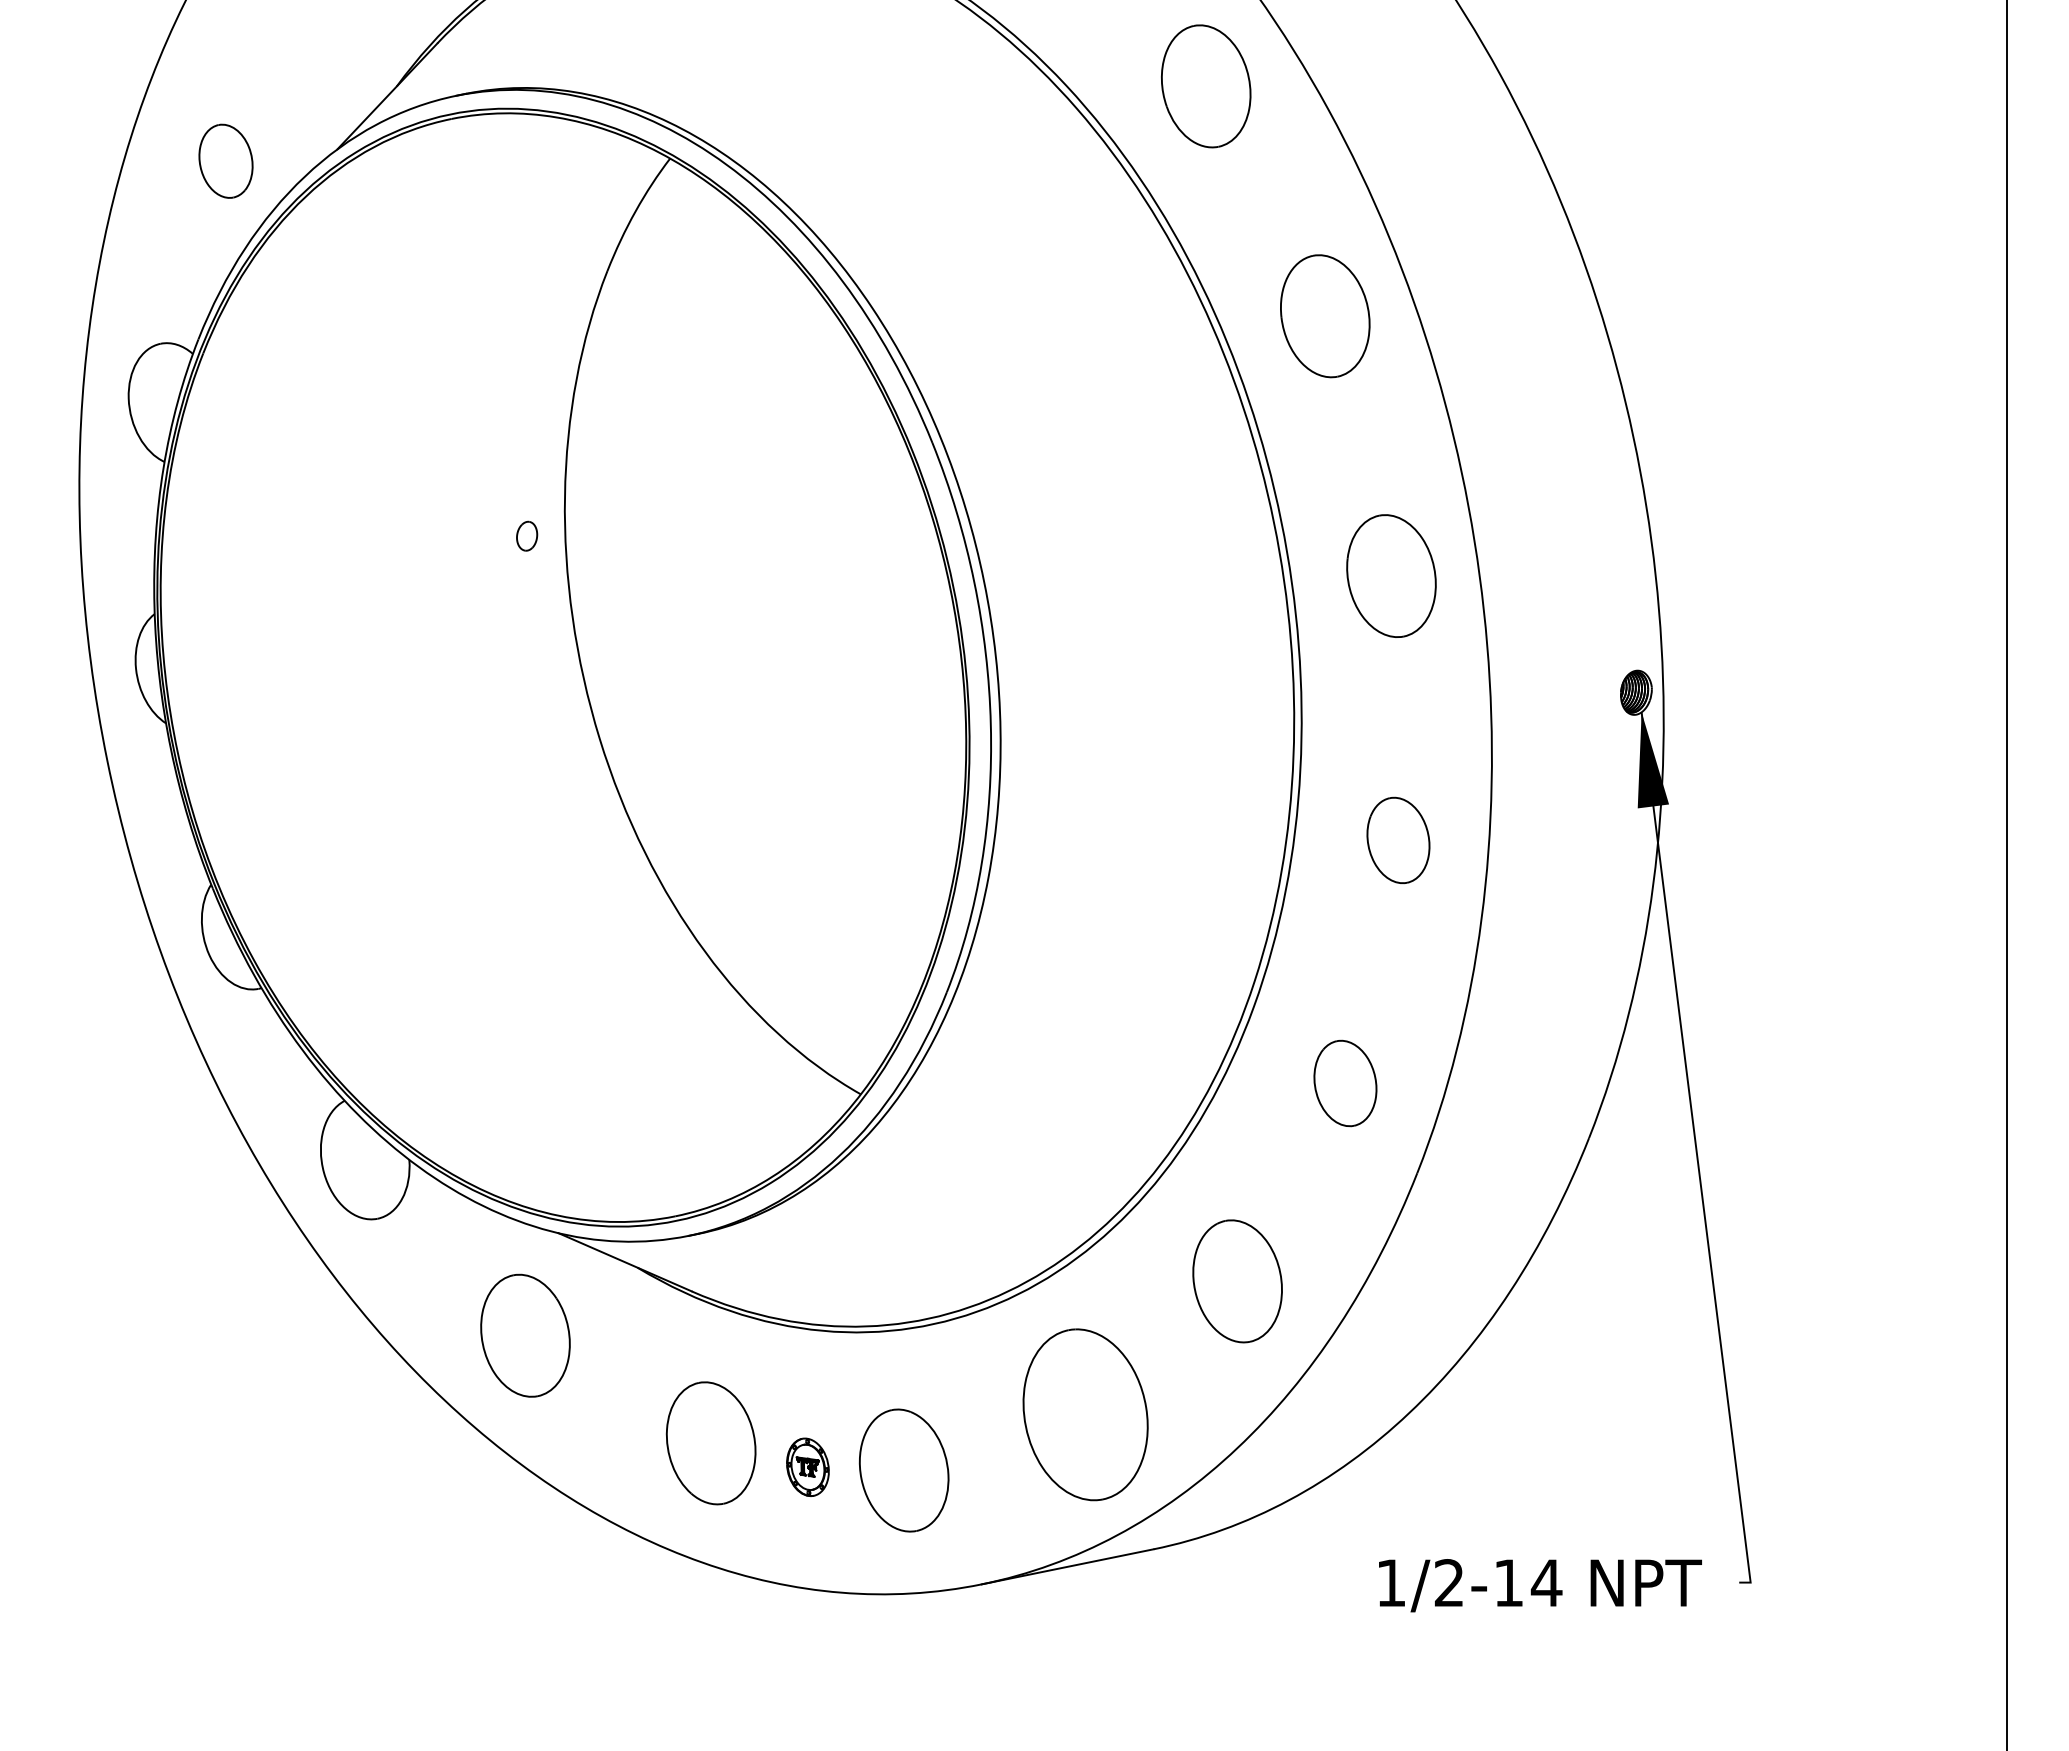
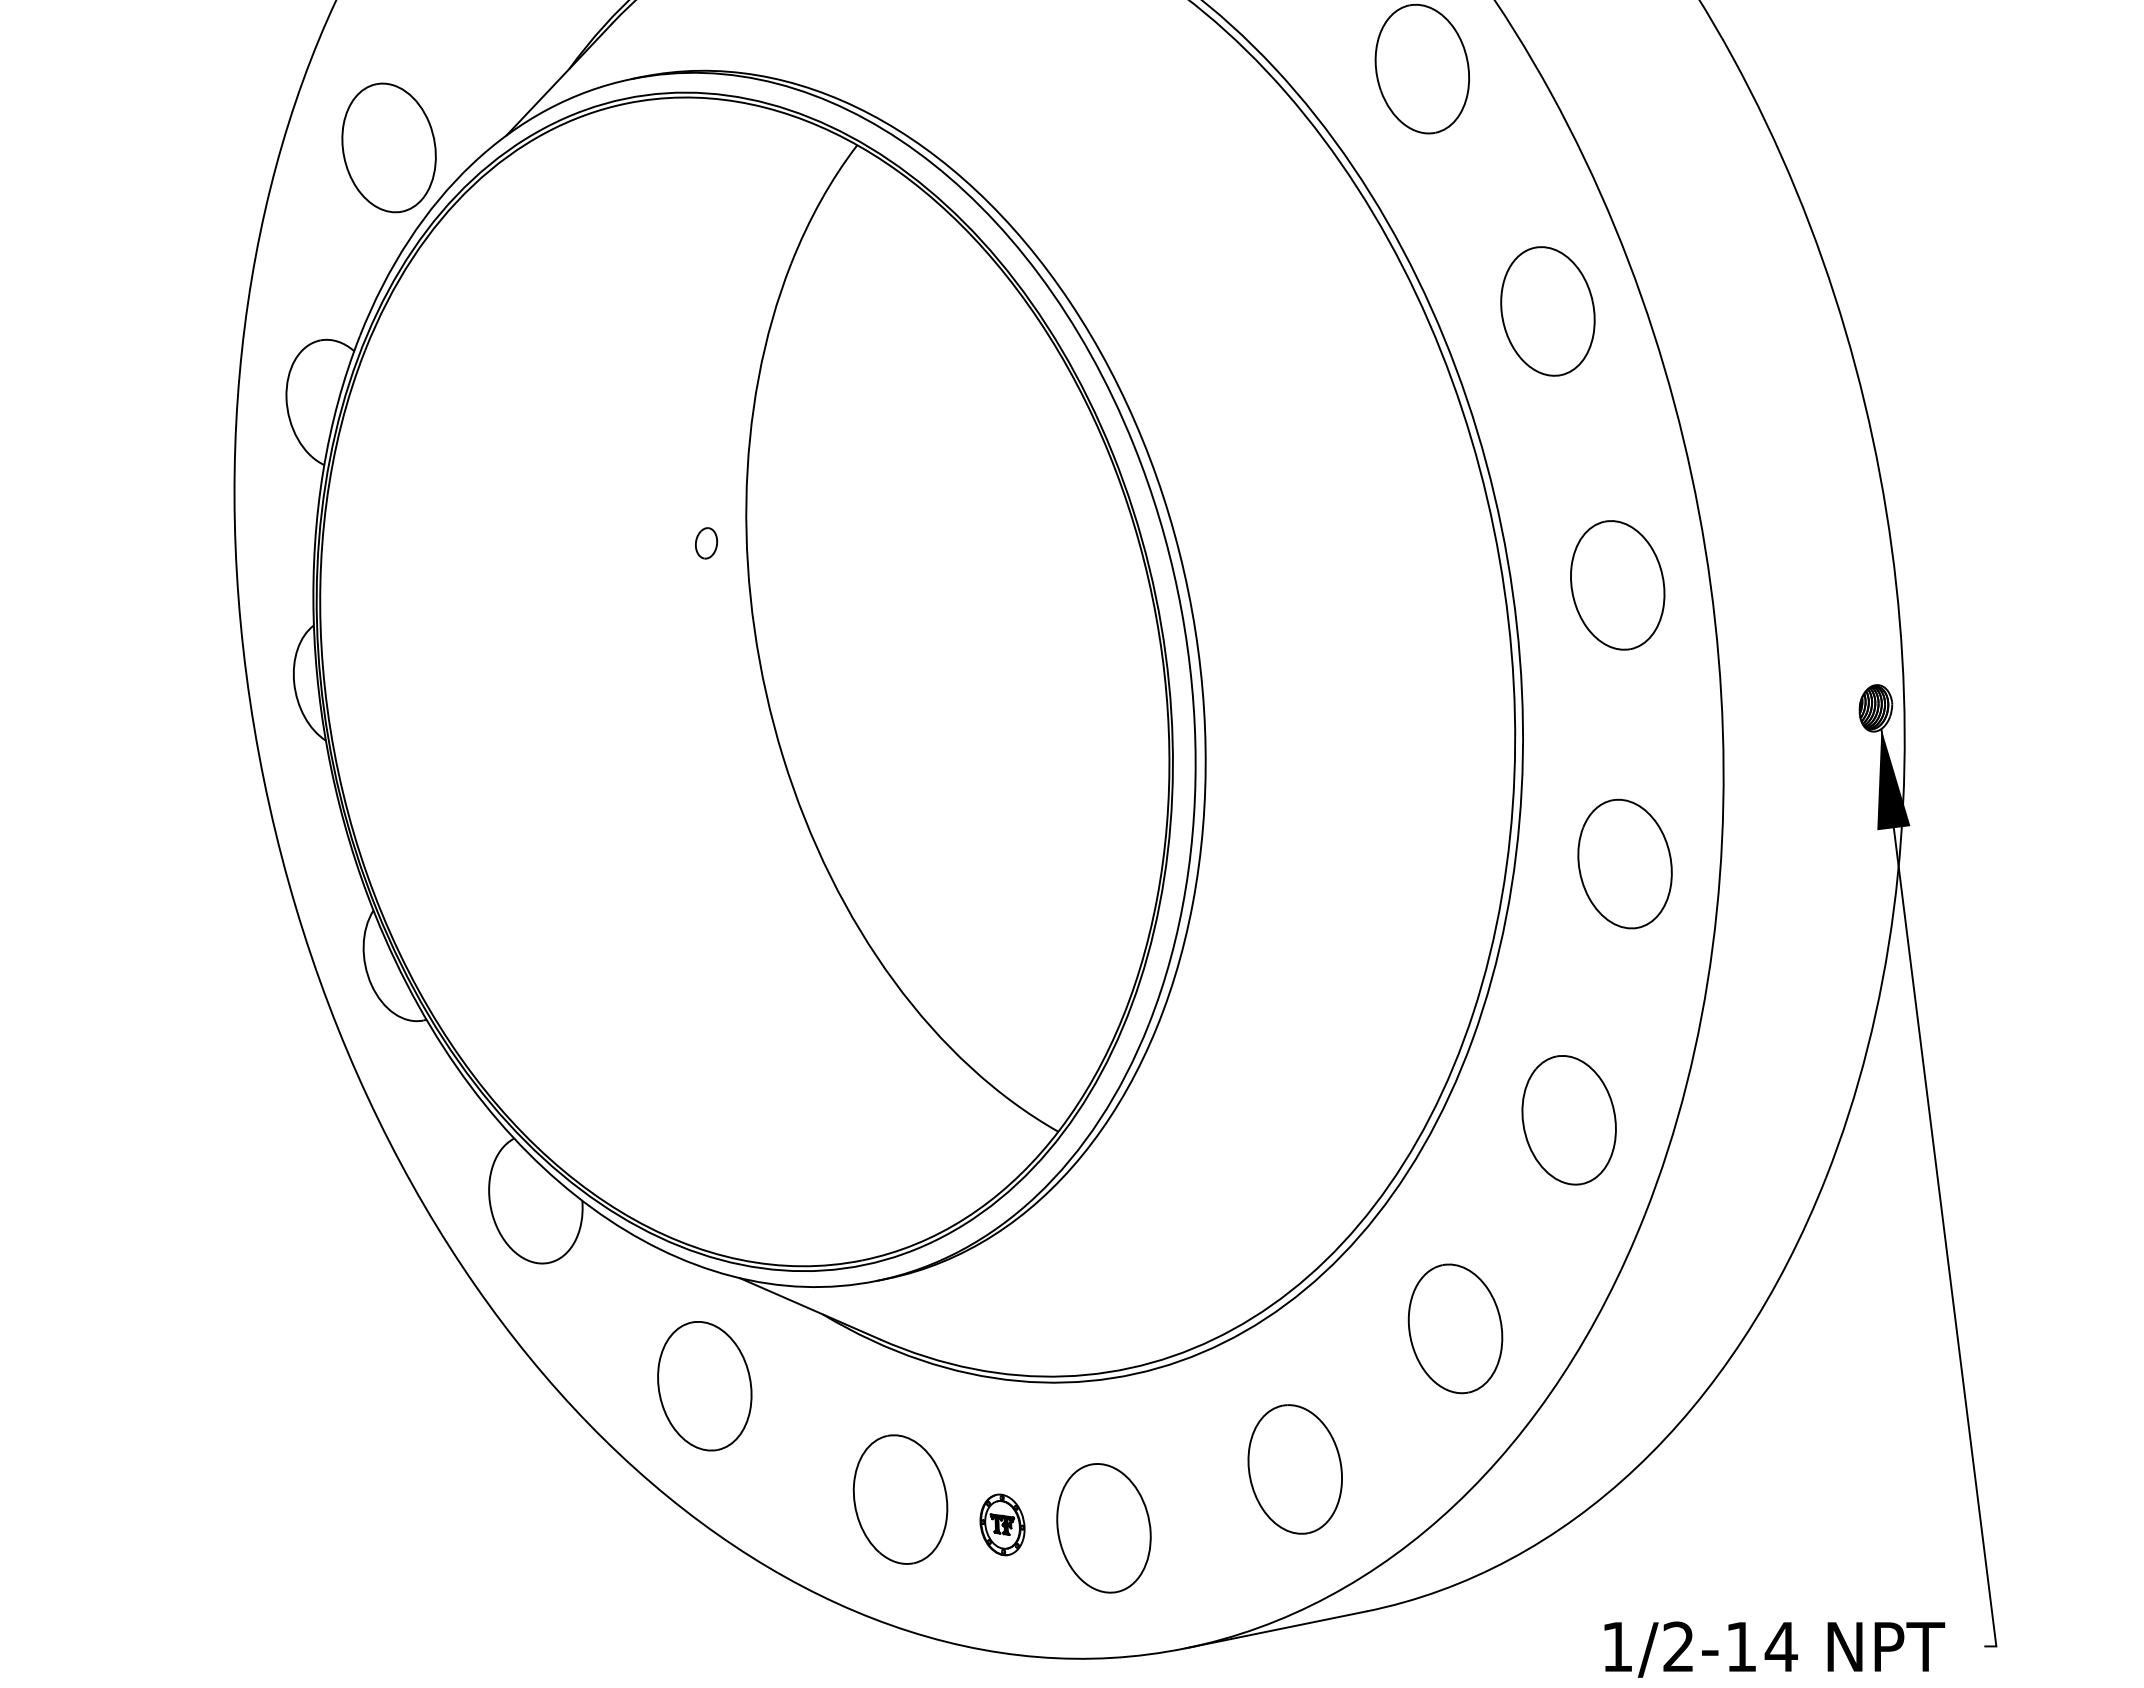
part: (225, 161) -> (388, 148), size x1.67
part: (1398, 840) -> (1625, 864), size x1.43
part: (1345, 1083) -> (1569, 1120), size x1.43
part: (1085, 1414) -> (1295, 1469), size x0.71

